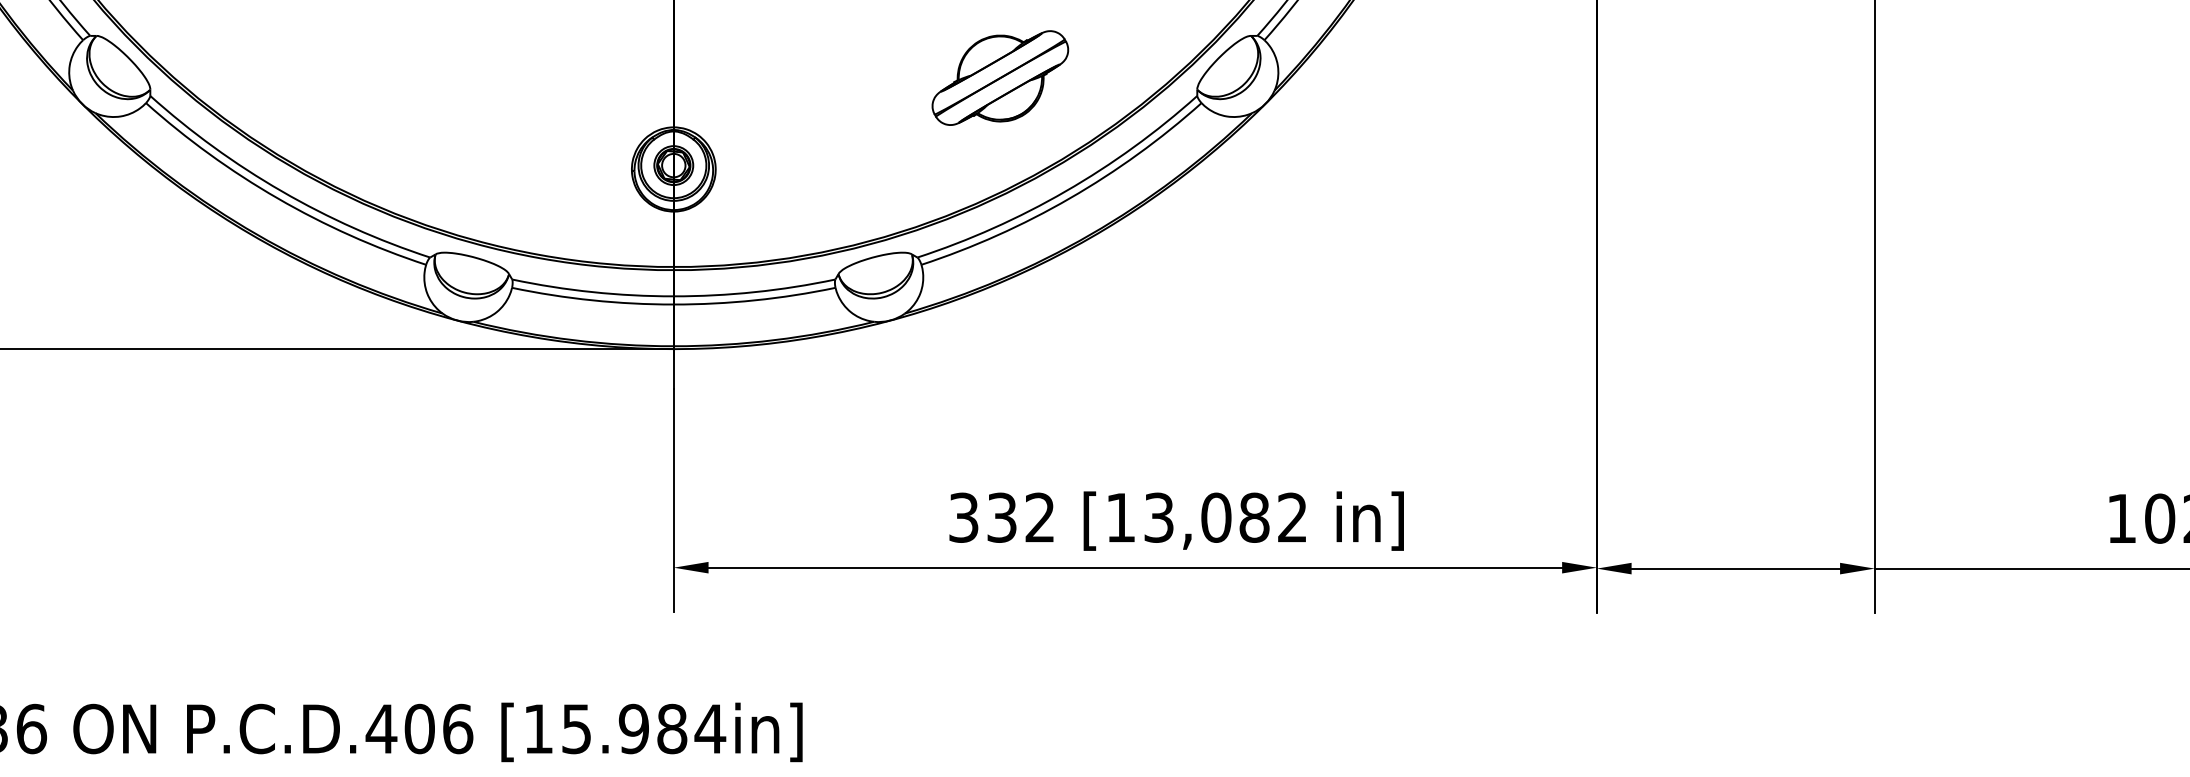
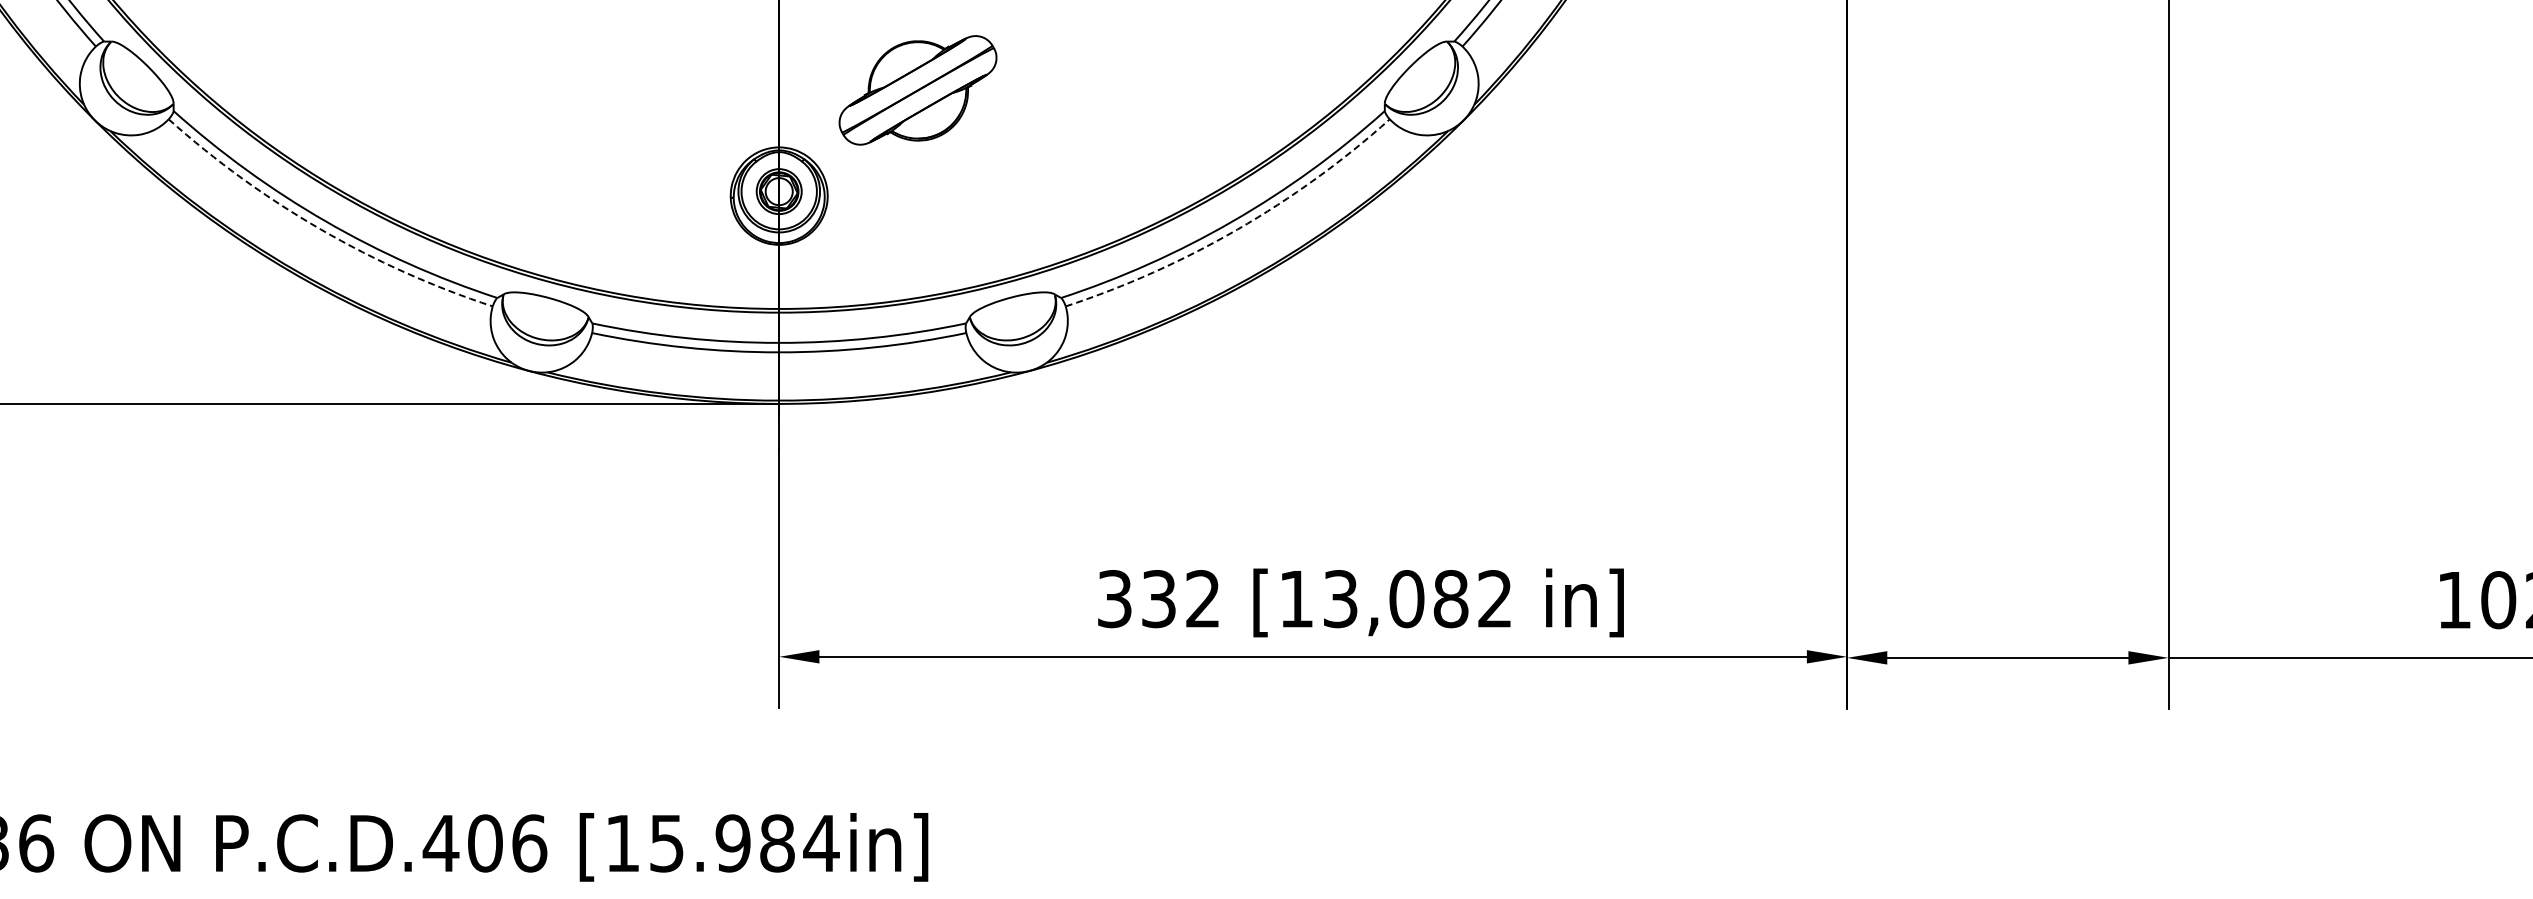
part: (999, 78) -> (917, 90), moved
arc: (278, 198) -> (321, 229), solid -> dashed
arc: (1069, 198) -> (1237, 229), solid -> dashed

